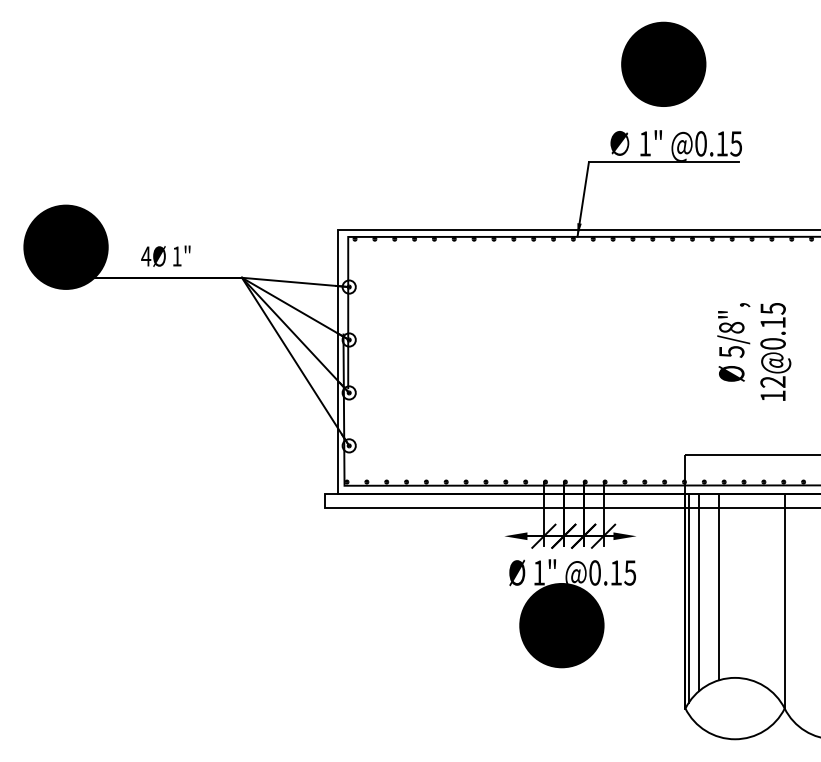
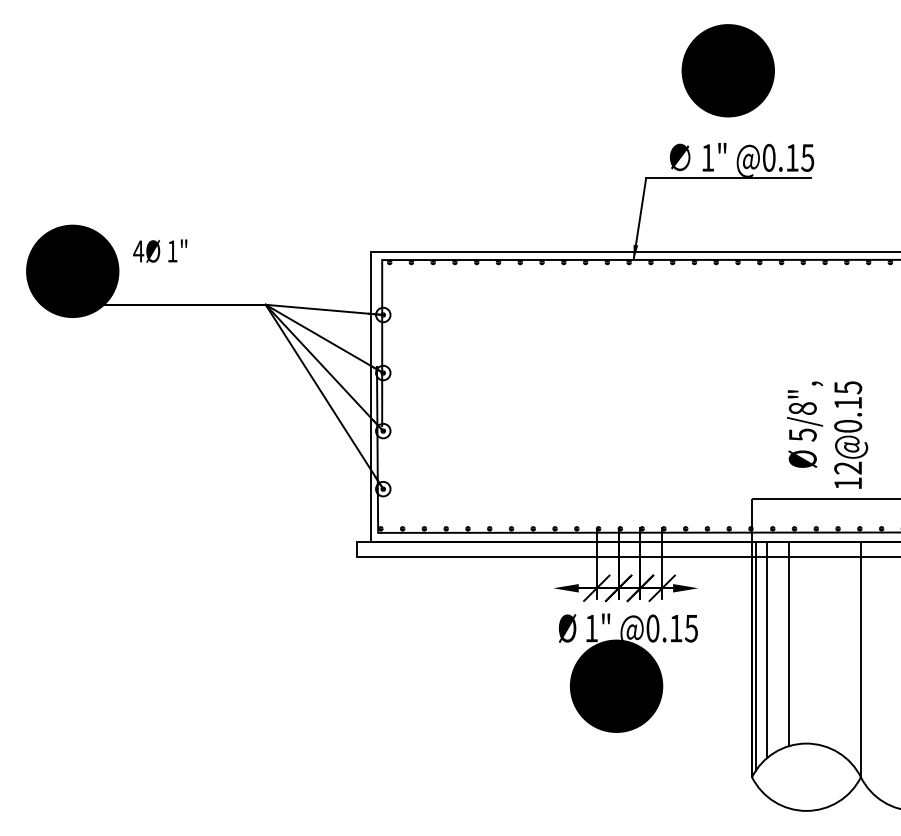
text: (166, 255) -> (160, 250), moved
text: (754, 351) -> (827, 434), moved

